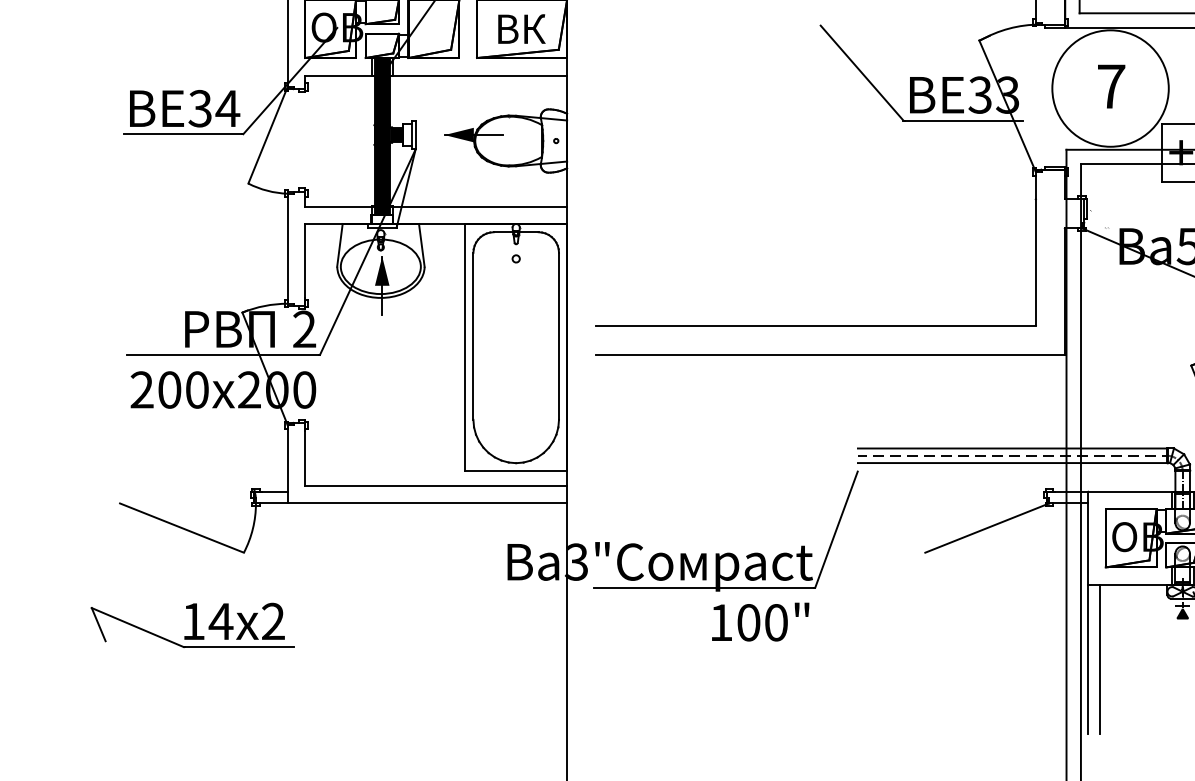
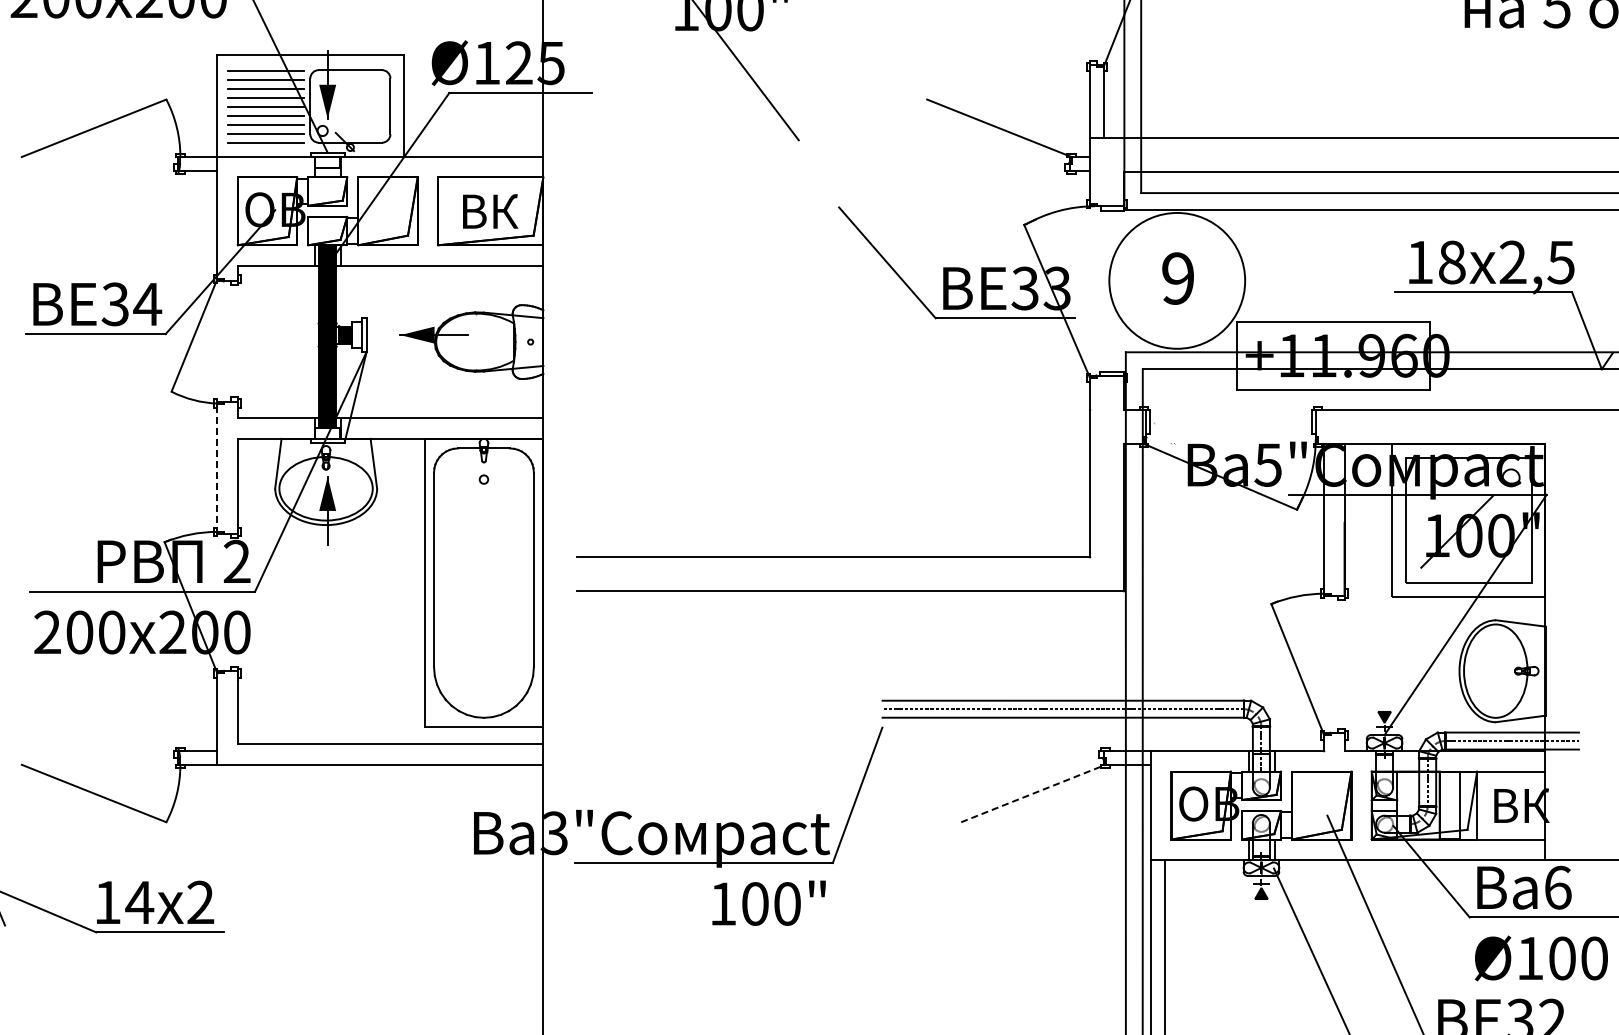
text: (1111, 86) -> (1178, 278), 7 -> 9
line: (287, 248) -> (217, 467), solid -> dashed
line: (987, 528) -> (1033, 793), solid -> dashed

